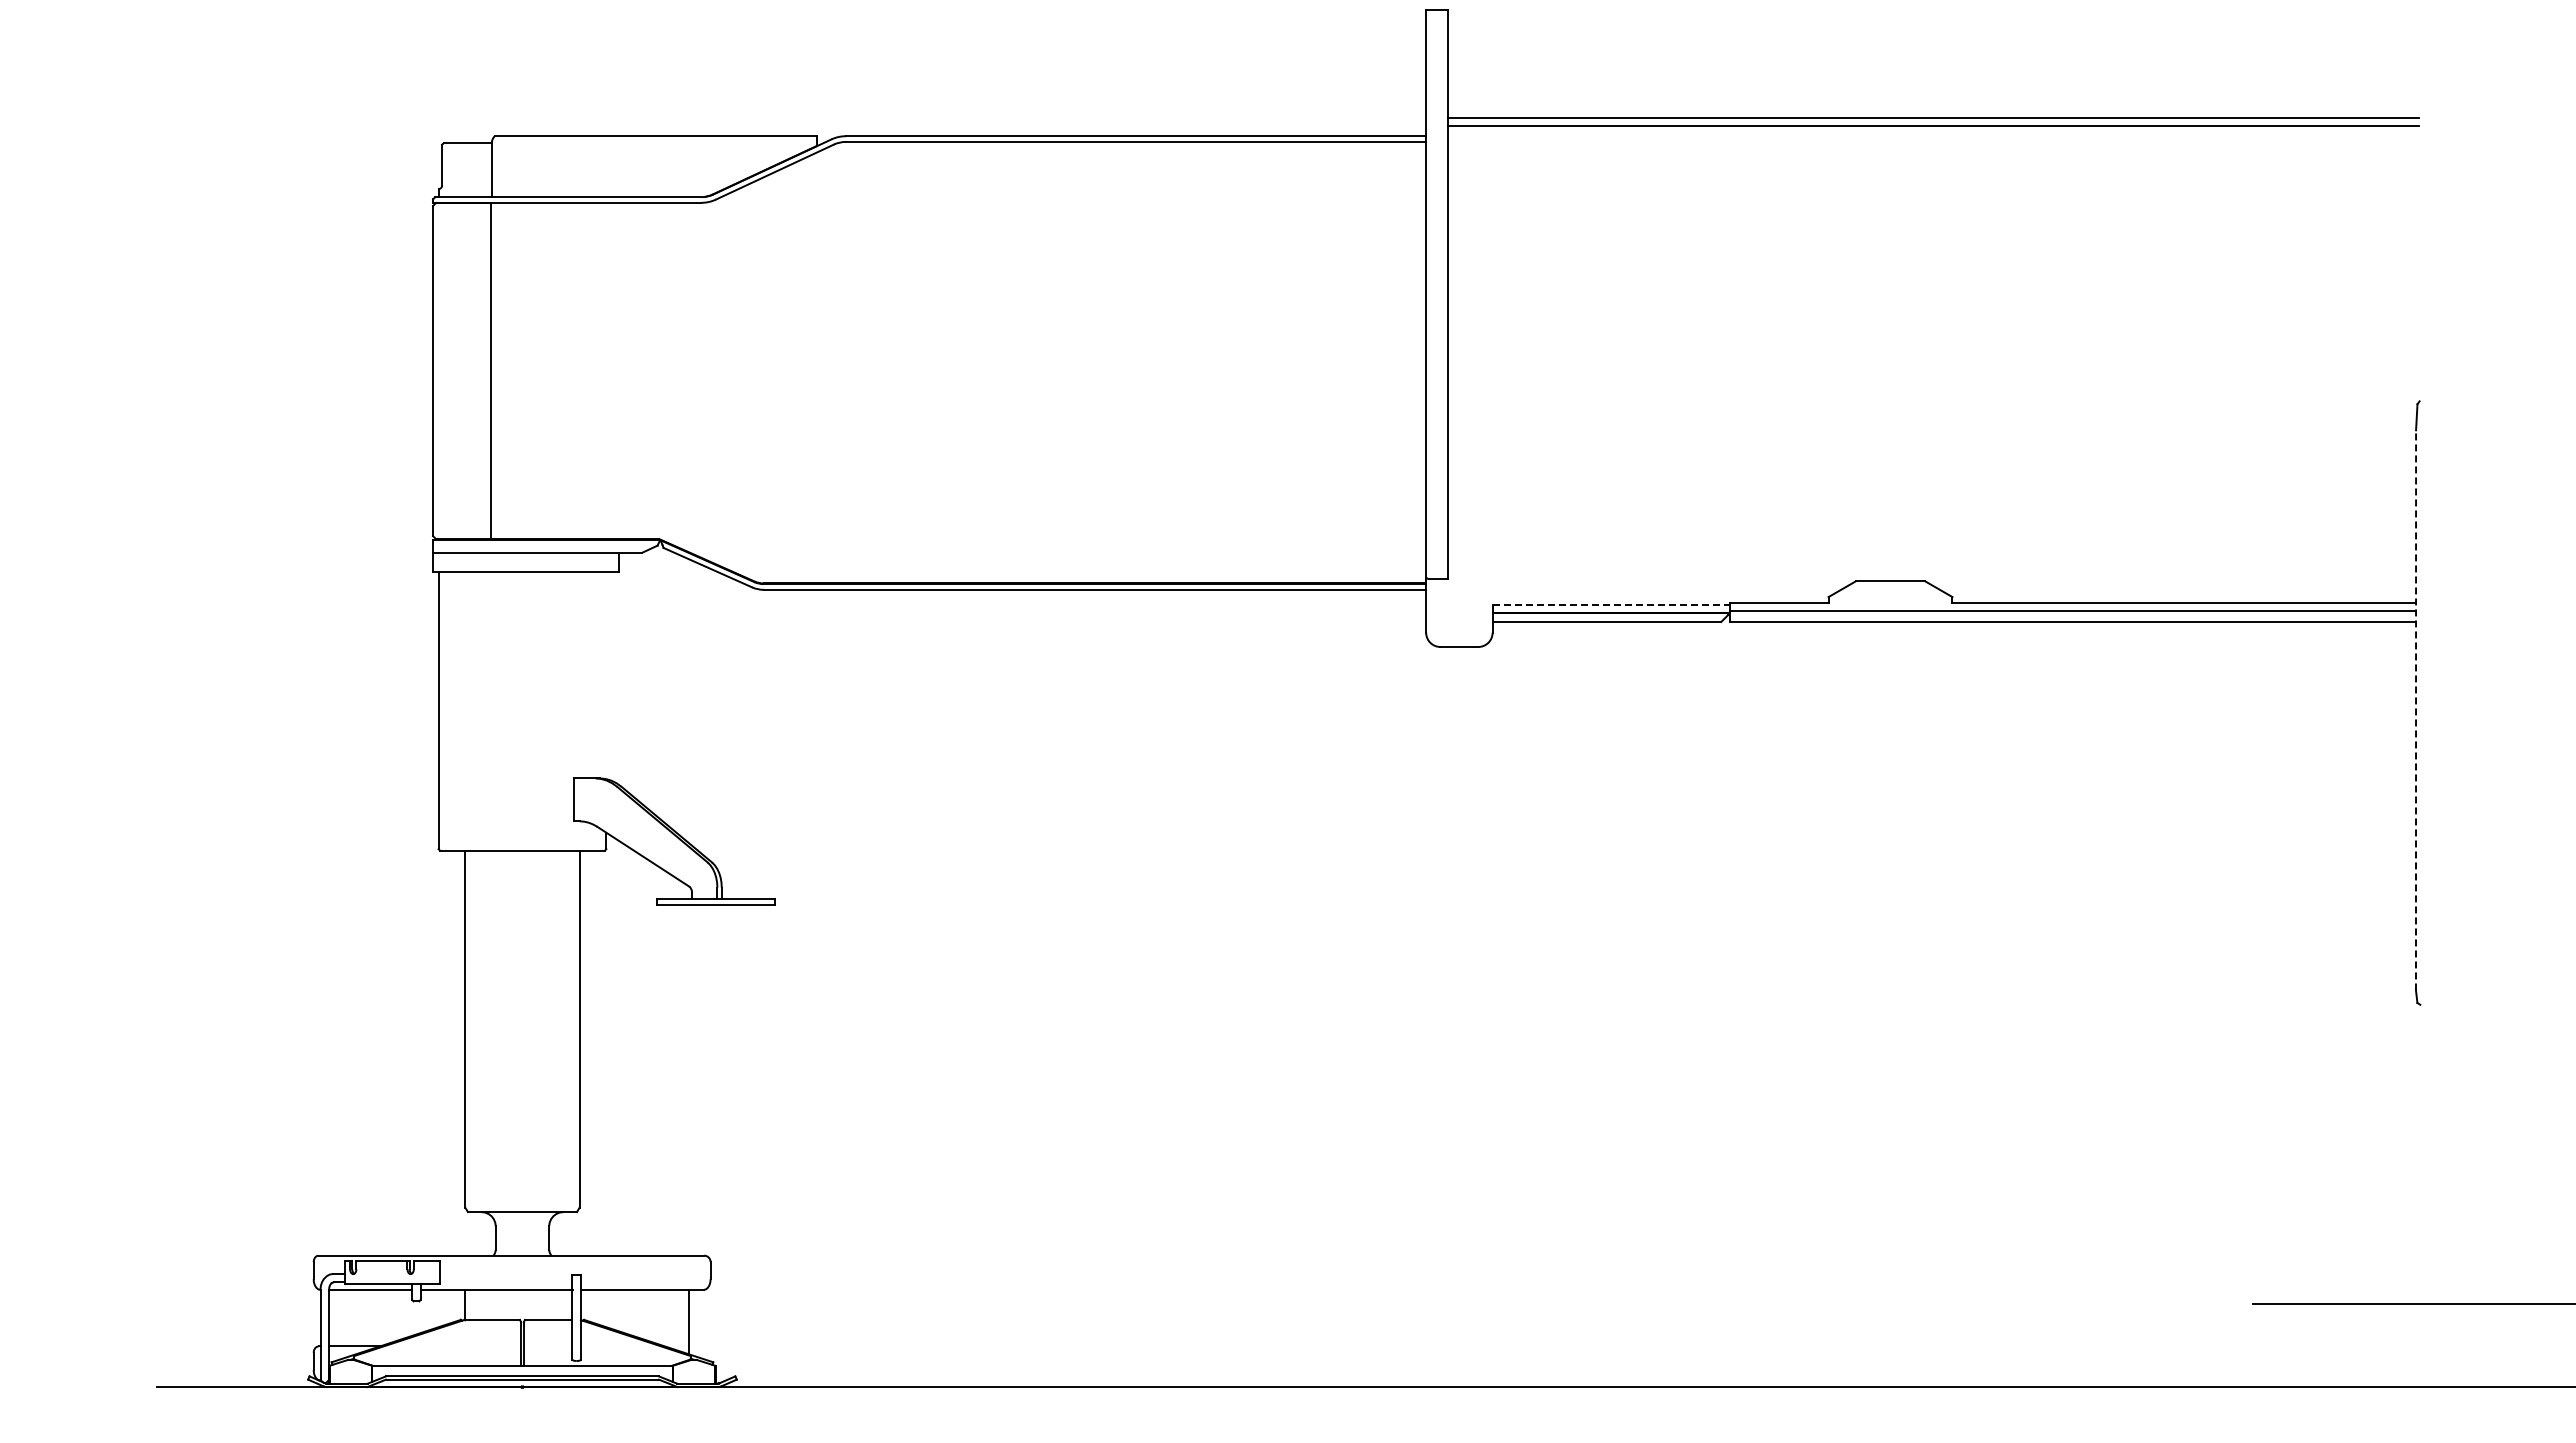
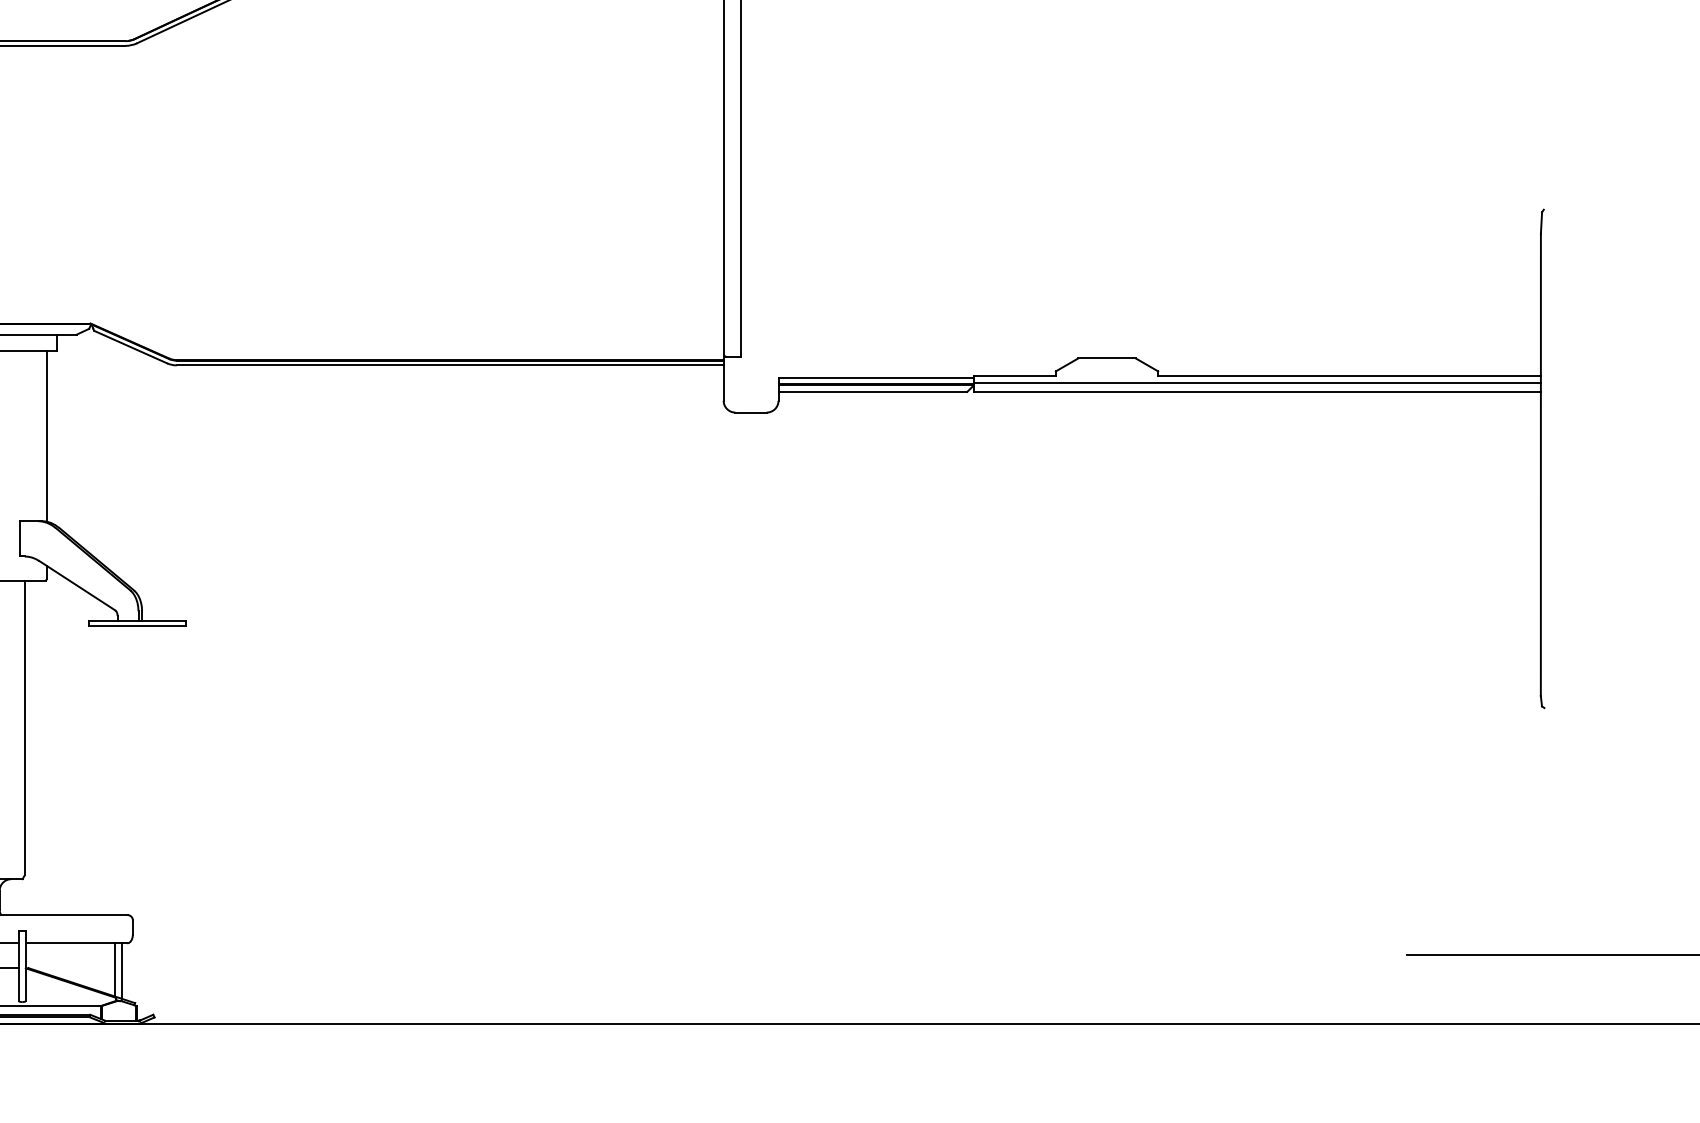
line: (1611, 605) -> (876, 378), dashed -> solid
line: (606, 675) -> (46, 436), added
line: (2416, 709) -> (1541, 464), dashed -> solid
line: (697, 1323) -> (122, 971), added

